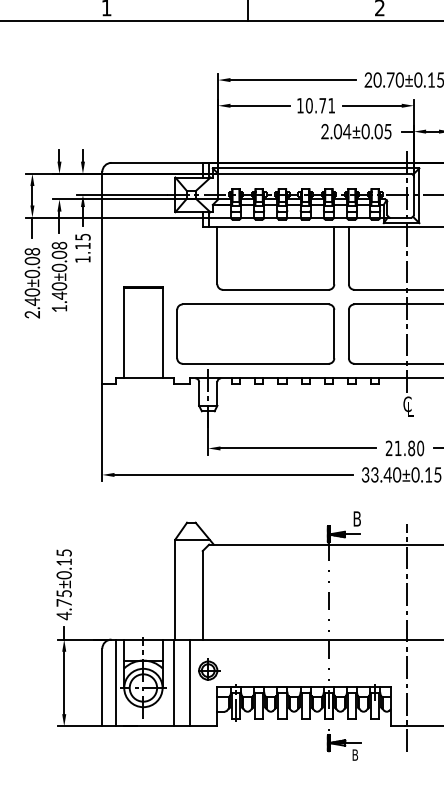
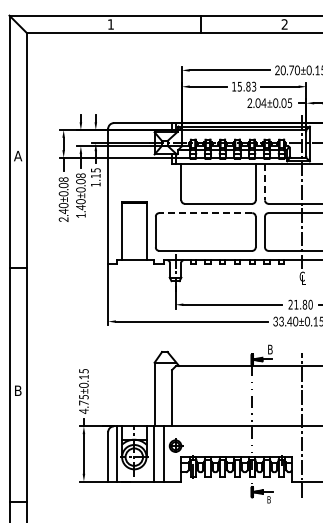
text: (319, 105) -> (246, 86), 10.71 -> 15.83
line: (349, 256) -> (265, 182), solid -> dashed
line: (255, 305) -> (205, 213), solid -> dashed

